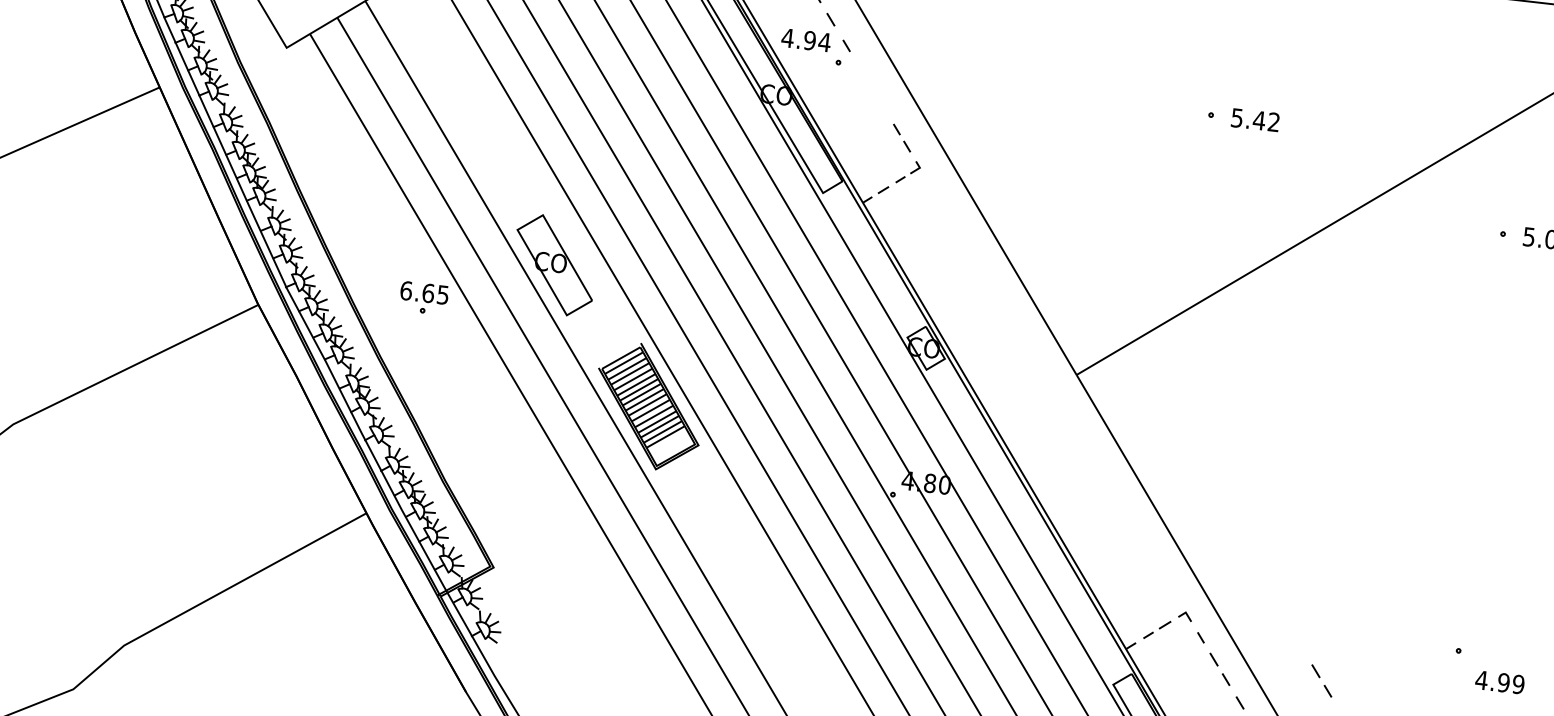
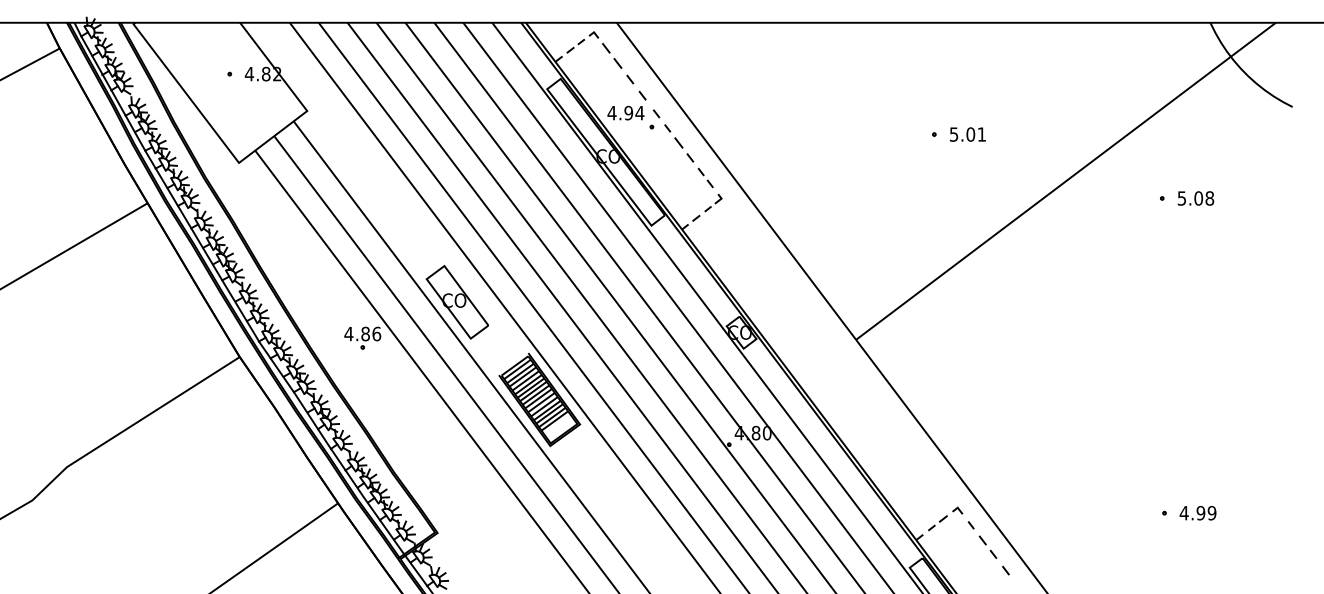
part: (872, 88) -> (679, 143), added
text: (1265, 121) -> (975, 134), 5.42 -> 5.01
text: (424, 292) -> (362, 333), 6.65 -> 4.86
part: (1321, 679) -> (1064, 546), removed
text: (1499, 682) -> (1197, 513), moved

